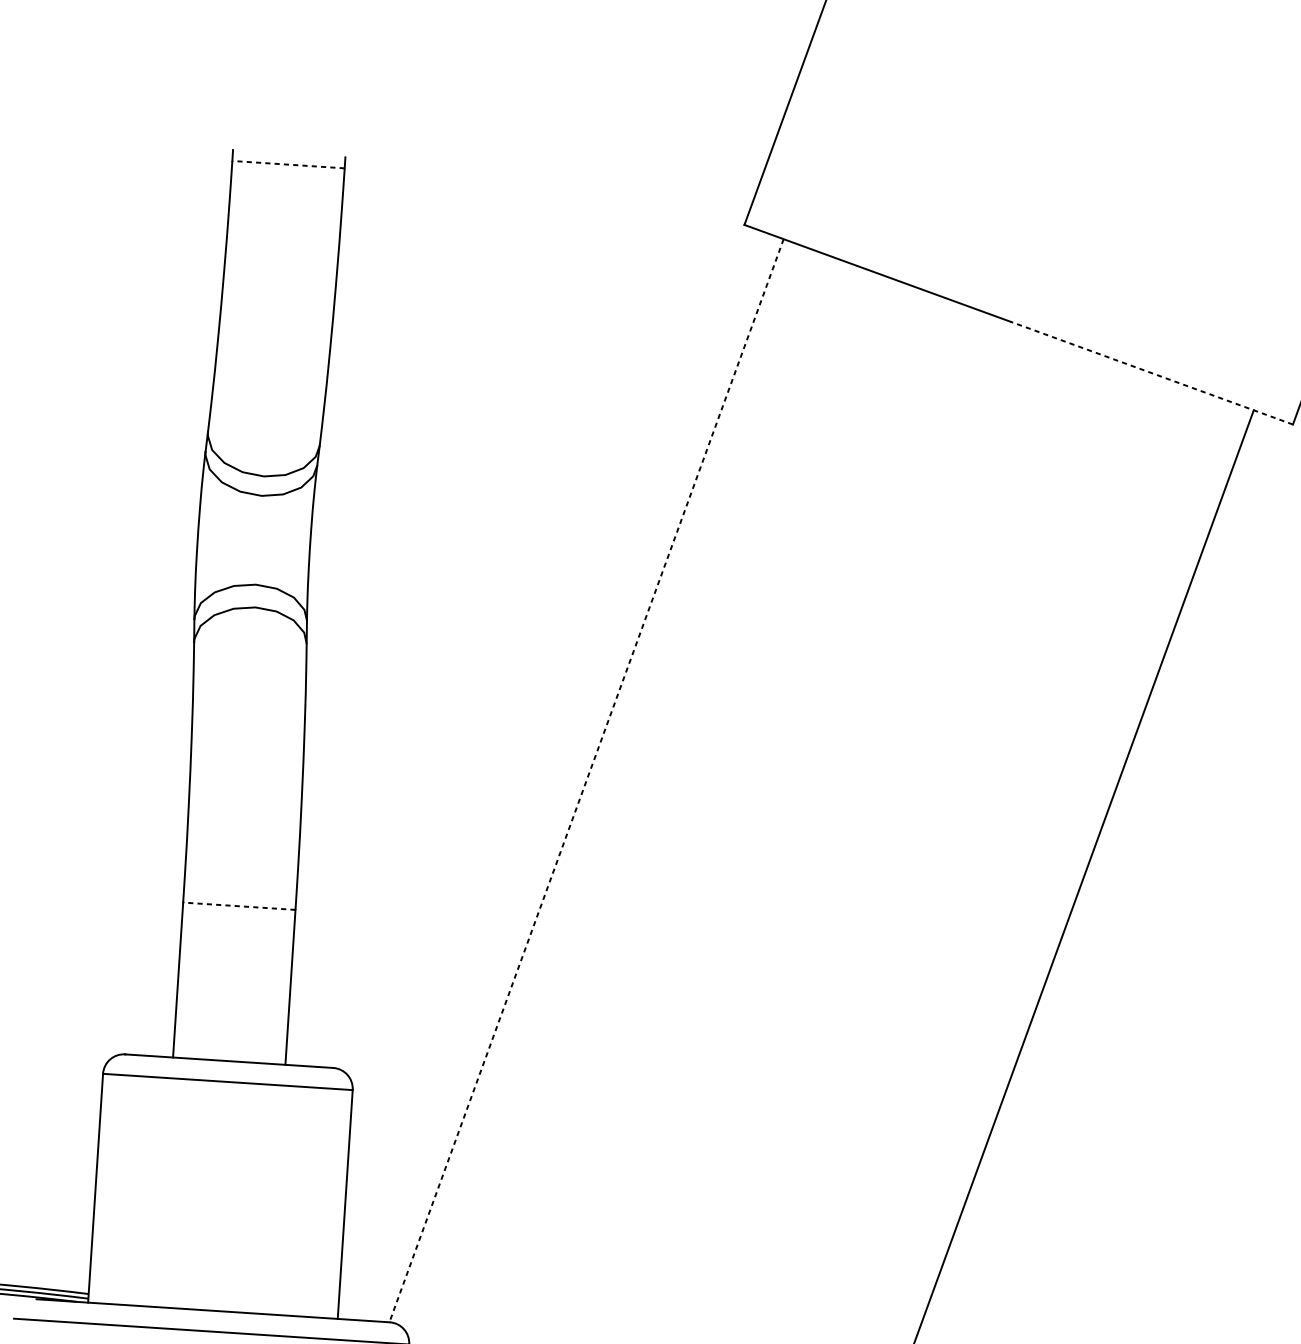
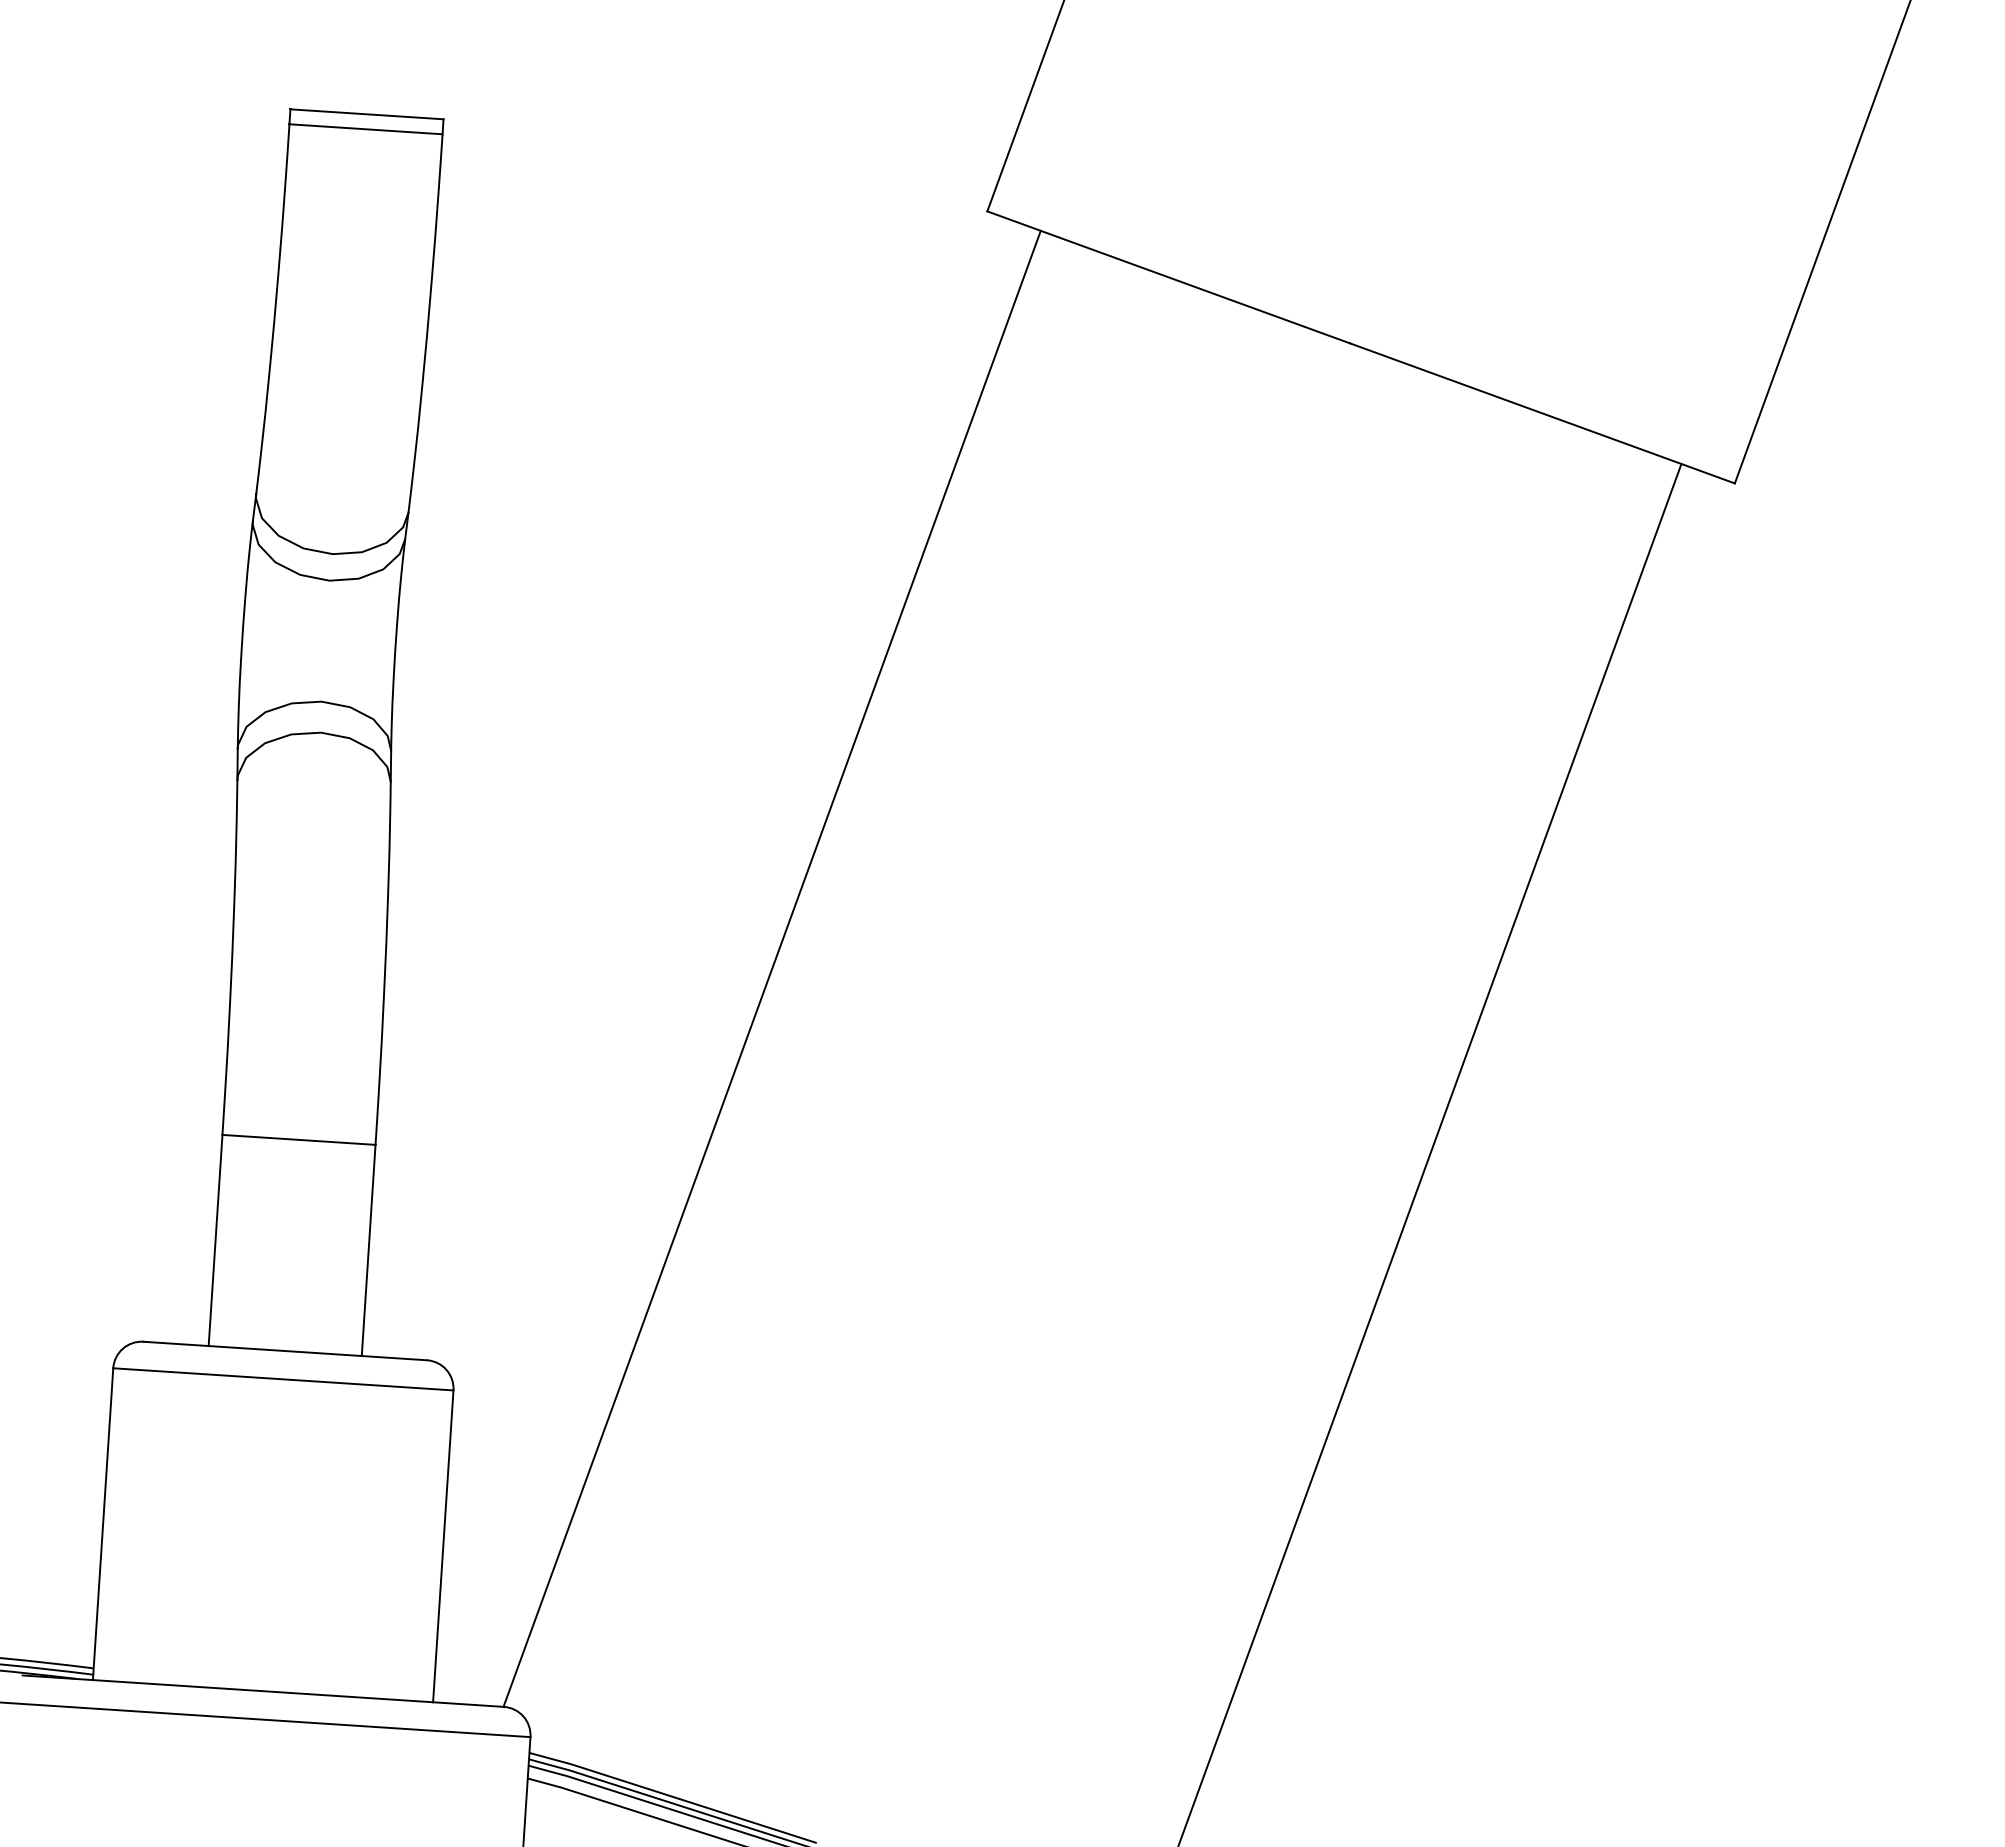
line: (288, 153) -> (366, 114), added
line: (288, 164) -> (366, 129), dashed -> solid
line: (1151, 373) -> (1542, 413), dashed -> solid
line: (586, 781) -> (772, 969), dashed -> solid
line: (239, 905) -> (299, 1139), dashed -> solid

